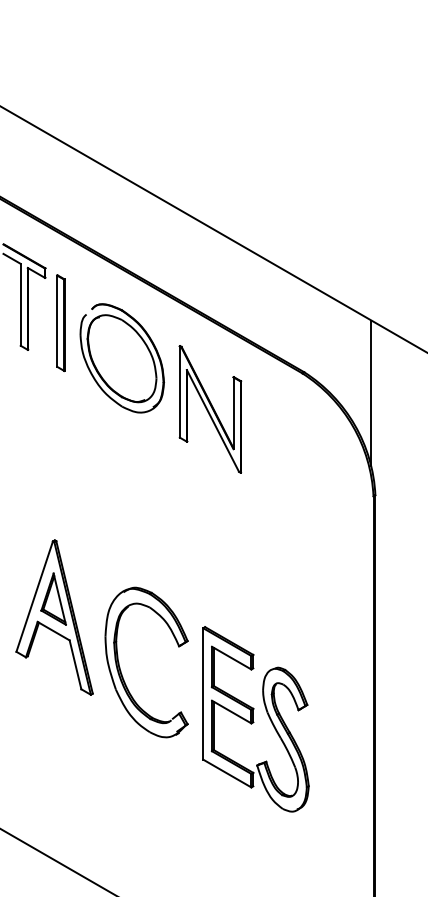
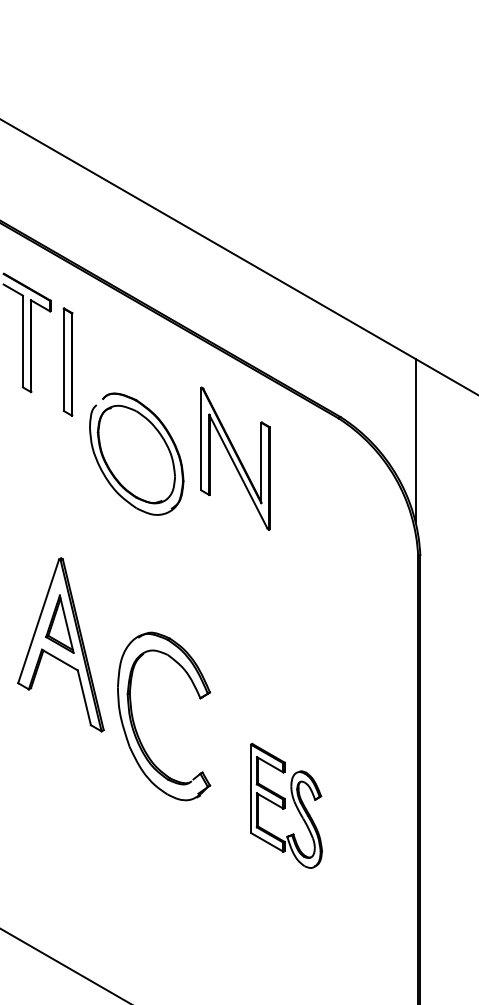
part: (121, 358) -> (135, 454), moved
part: (54, 617) -> (60, 644), moved
part: (121, 670) -> (135, 725), moved
part: (255, 719) -> (285, 806), size x0.6

